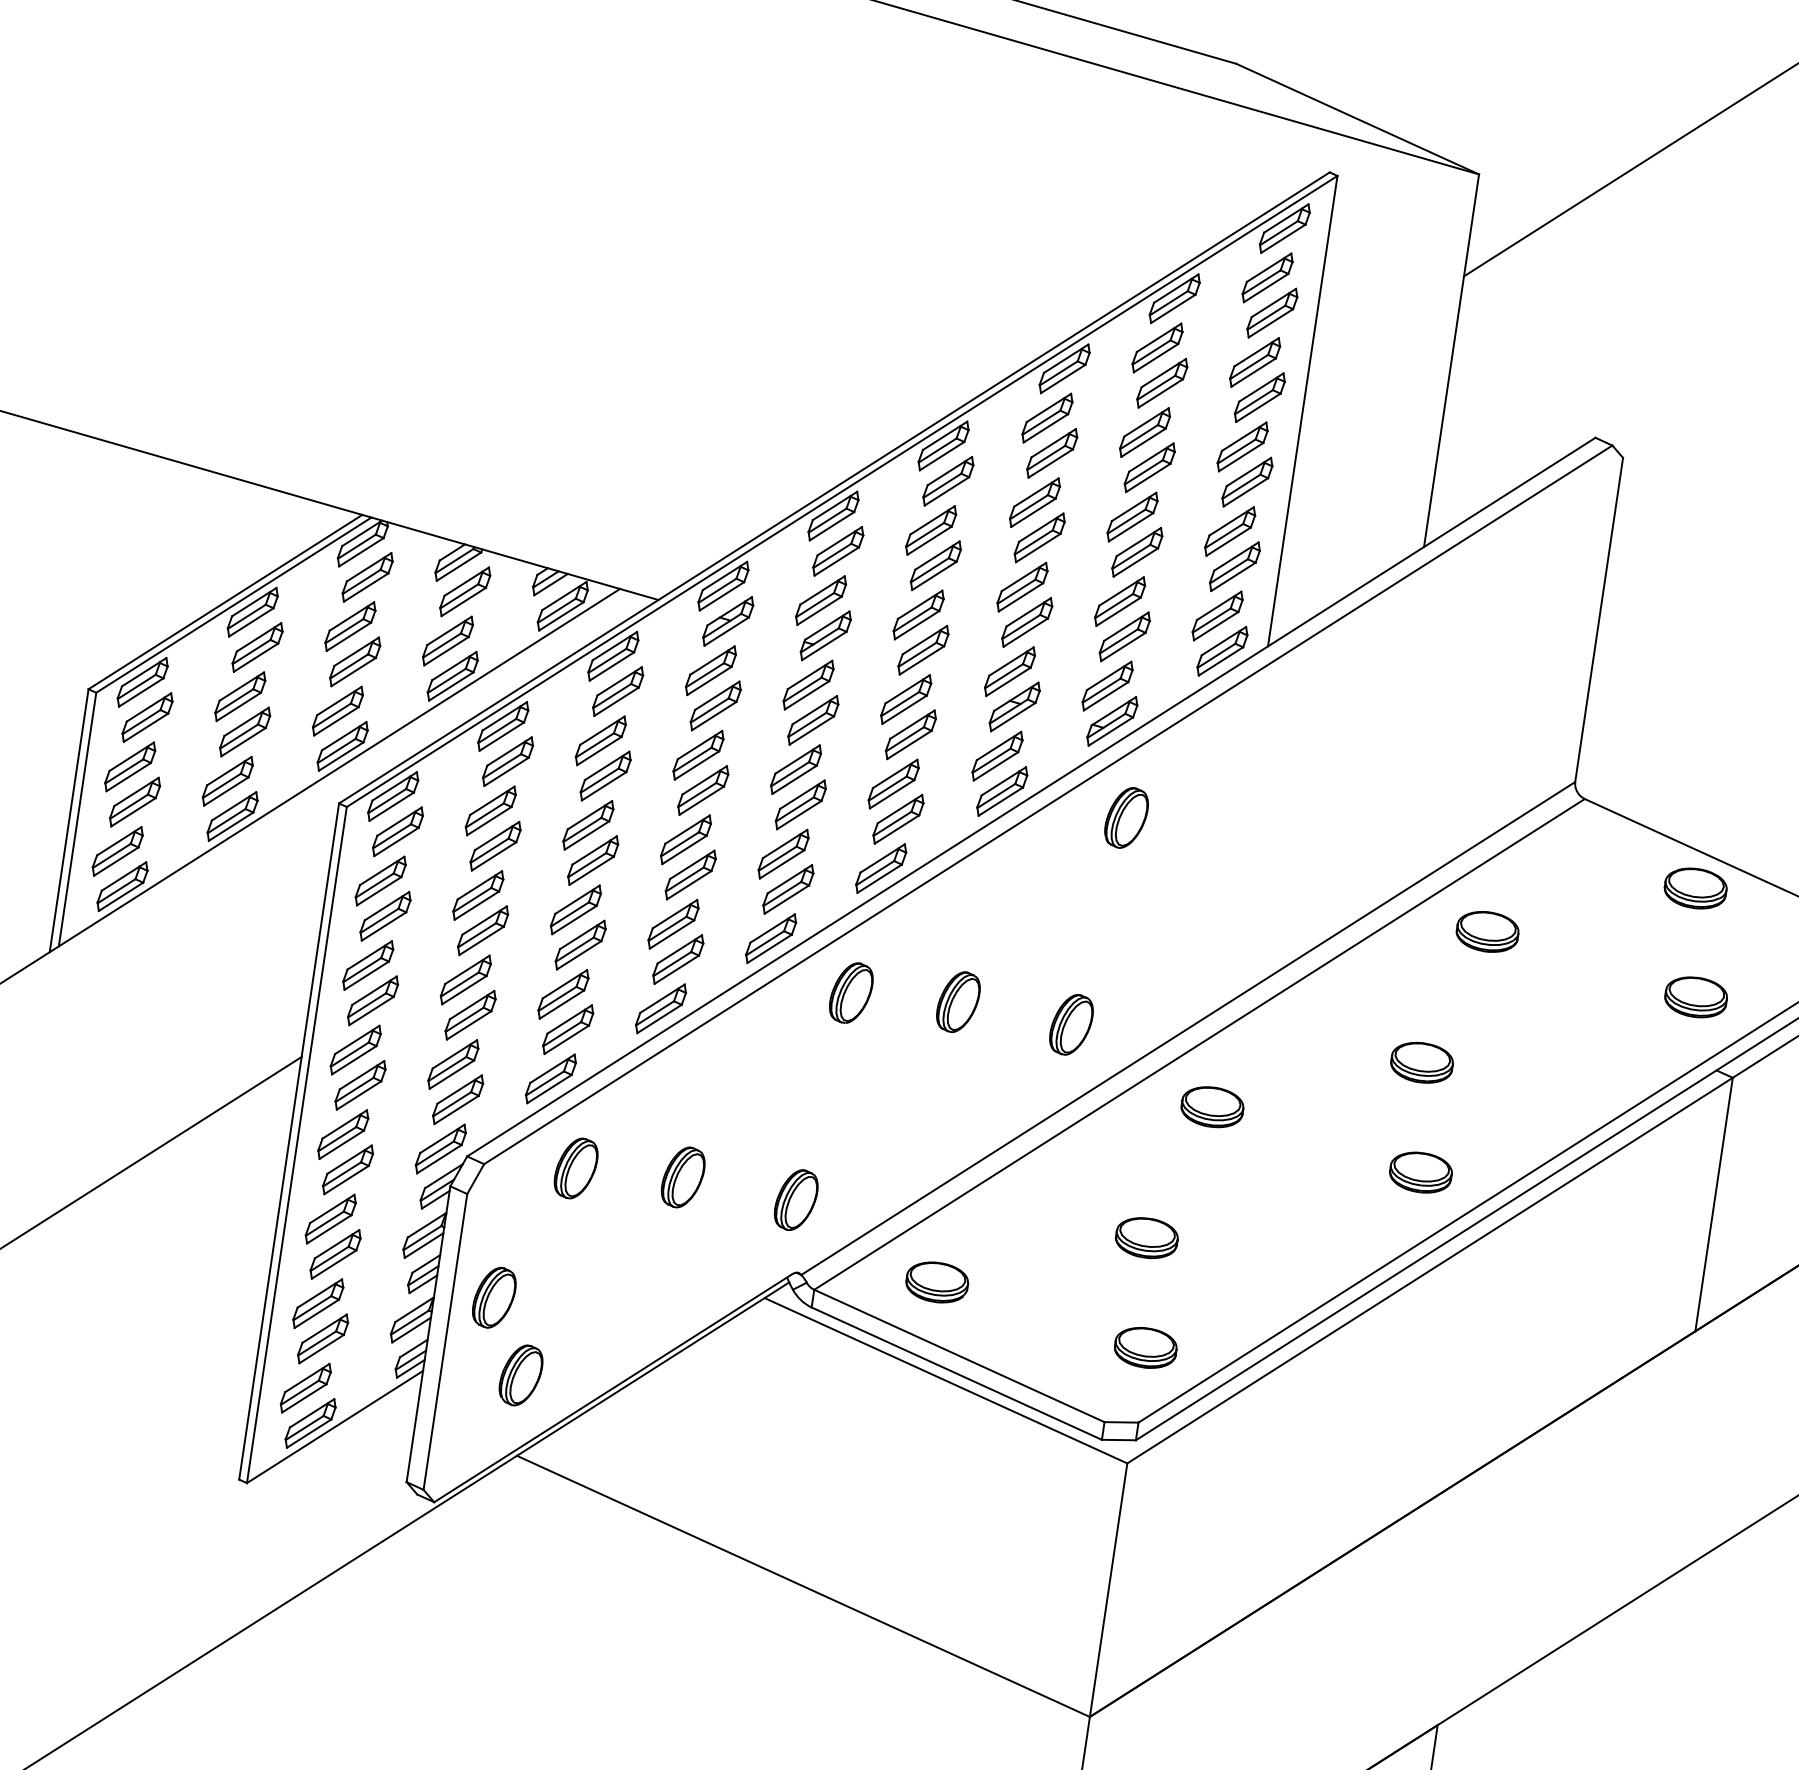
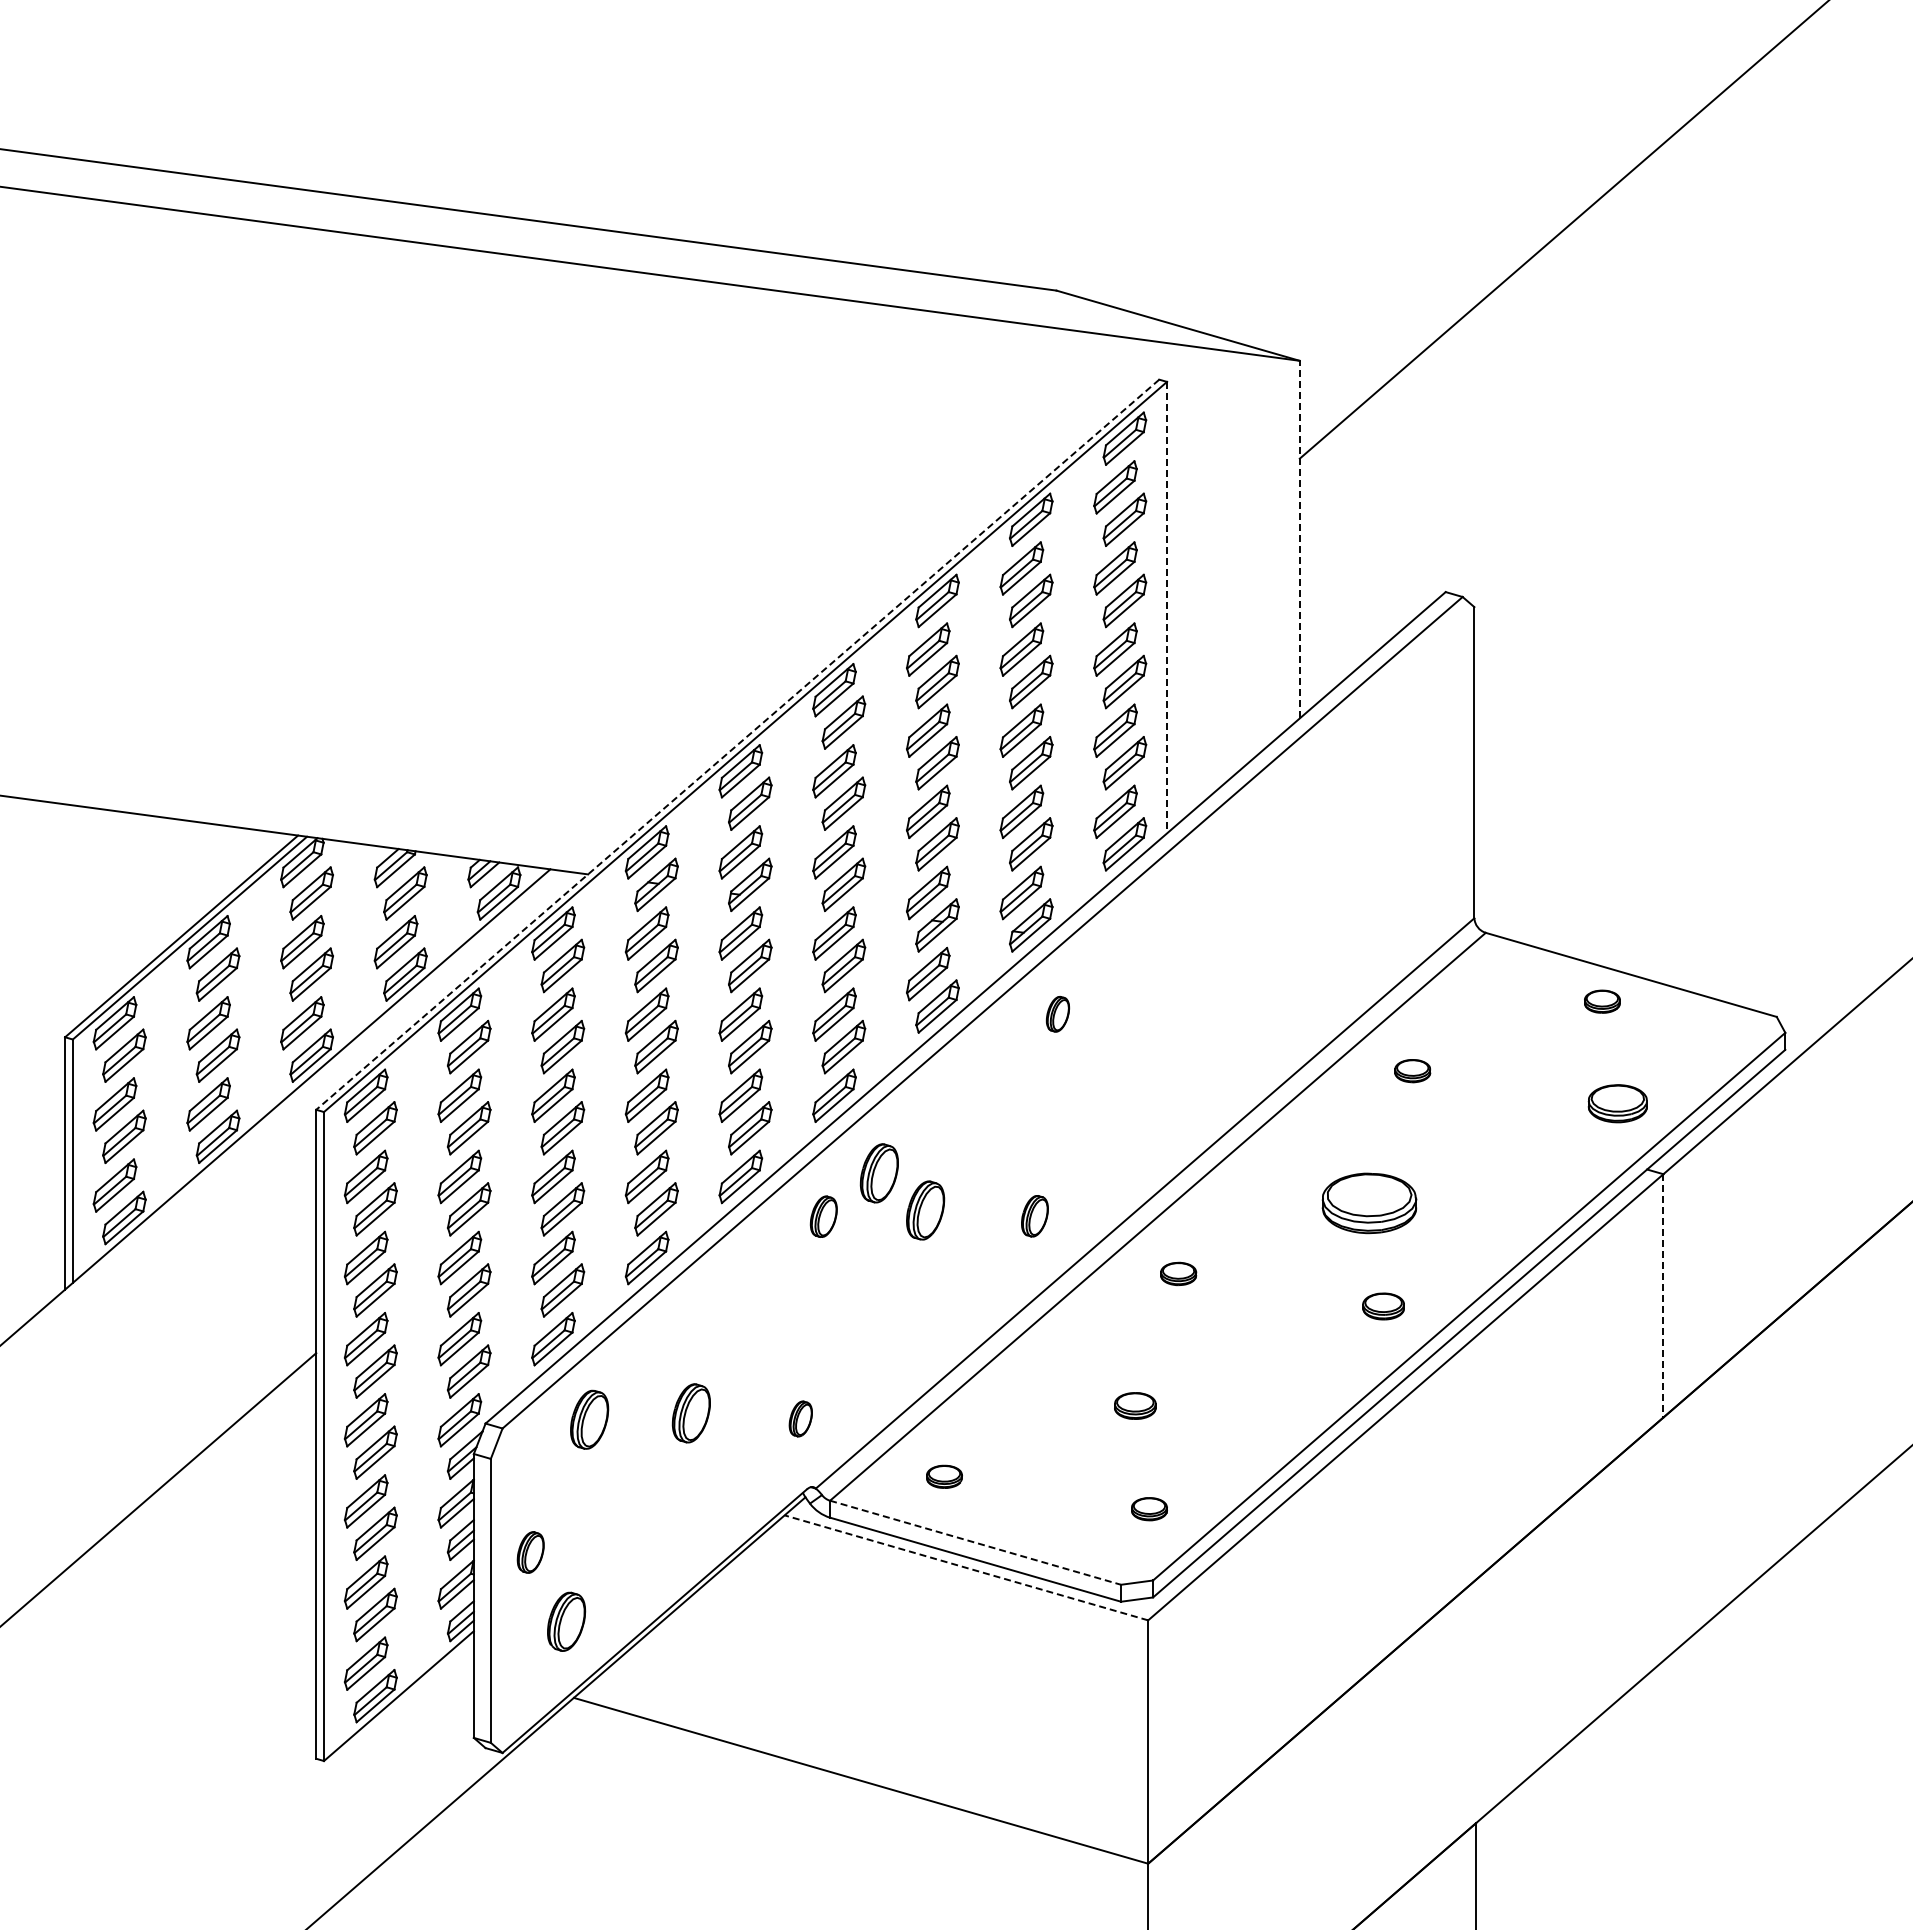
line: (1451, 360) -> (1299, 539), solid -> dashed
line: (1303, 411) -> (1167, 607), solid -> dashed
line: (834, 487) -> (737, 744), solid -> dashed
part: (1126, 818) -> (1057, 1014), size x0.6
part: (1695, 888) -> (1602, 1001), size x0.6
part: (1487, 931) -> (1412, 1070), size x0.6
part: (915, 956) -> (878, 1173), added
part: (851, 992) -> (823, 1216), size x0.7
part: (1070, 1025) -> (1034, 1216), size x0.7
part: (1422, 1062) -> (1369, 1202), size x1.6
part: (1212, 1106) -> (1178, 1273), size x0.6
part: (1420, 1172) -> (1383, 1306), size x0.7
part: (796, 1199) -> (800, 1418), size x0.6
line: (1714, 1204) -> (1663, 1295), solid -> dashed
part: (1147, 1237) -> (1135, 1405), size x0.7
part: (937, 1282) -> (944, 1476), size x0.6
part: (494, 1297) -> (530, 1552), size x0.7
part: (1145, 1347) -> (1149, 1508), size x0.6
line: (960, 1355) -> (976, 1542), solid -> dashed
line: (945, 1380) -> (965, 1567), solid -> dashed

